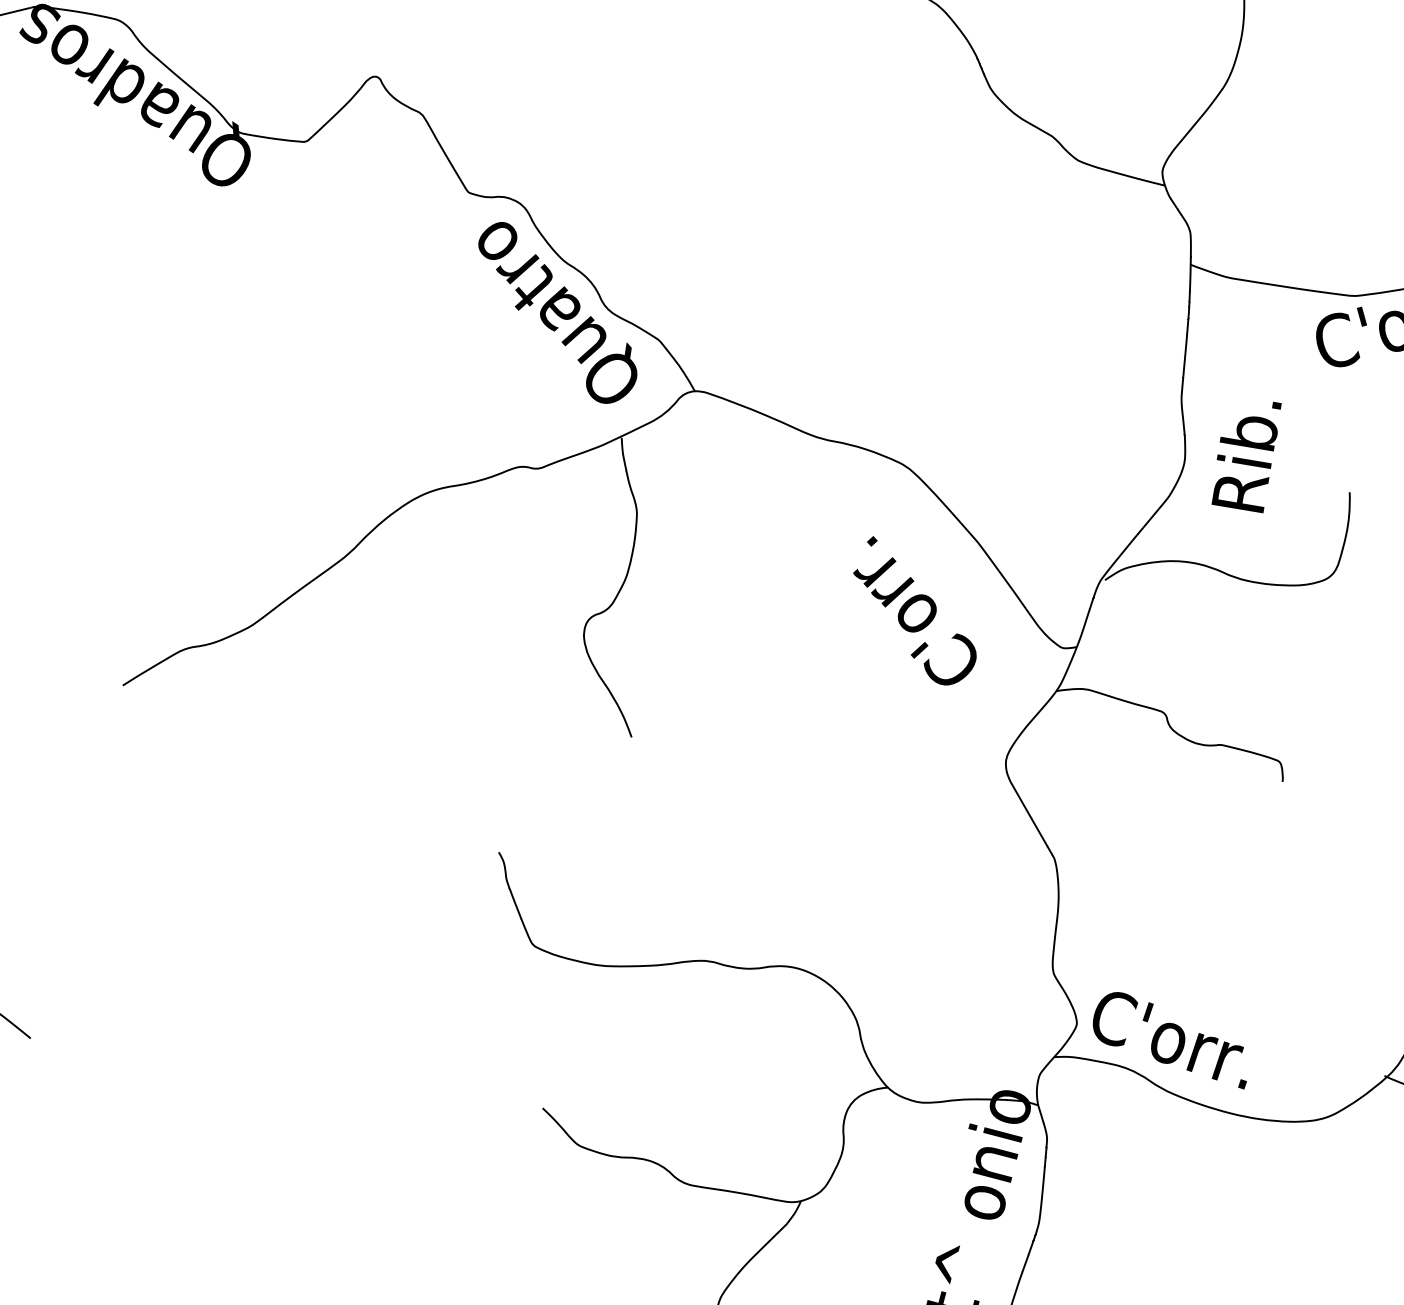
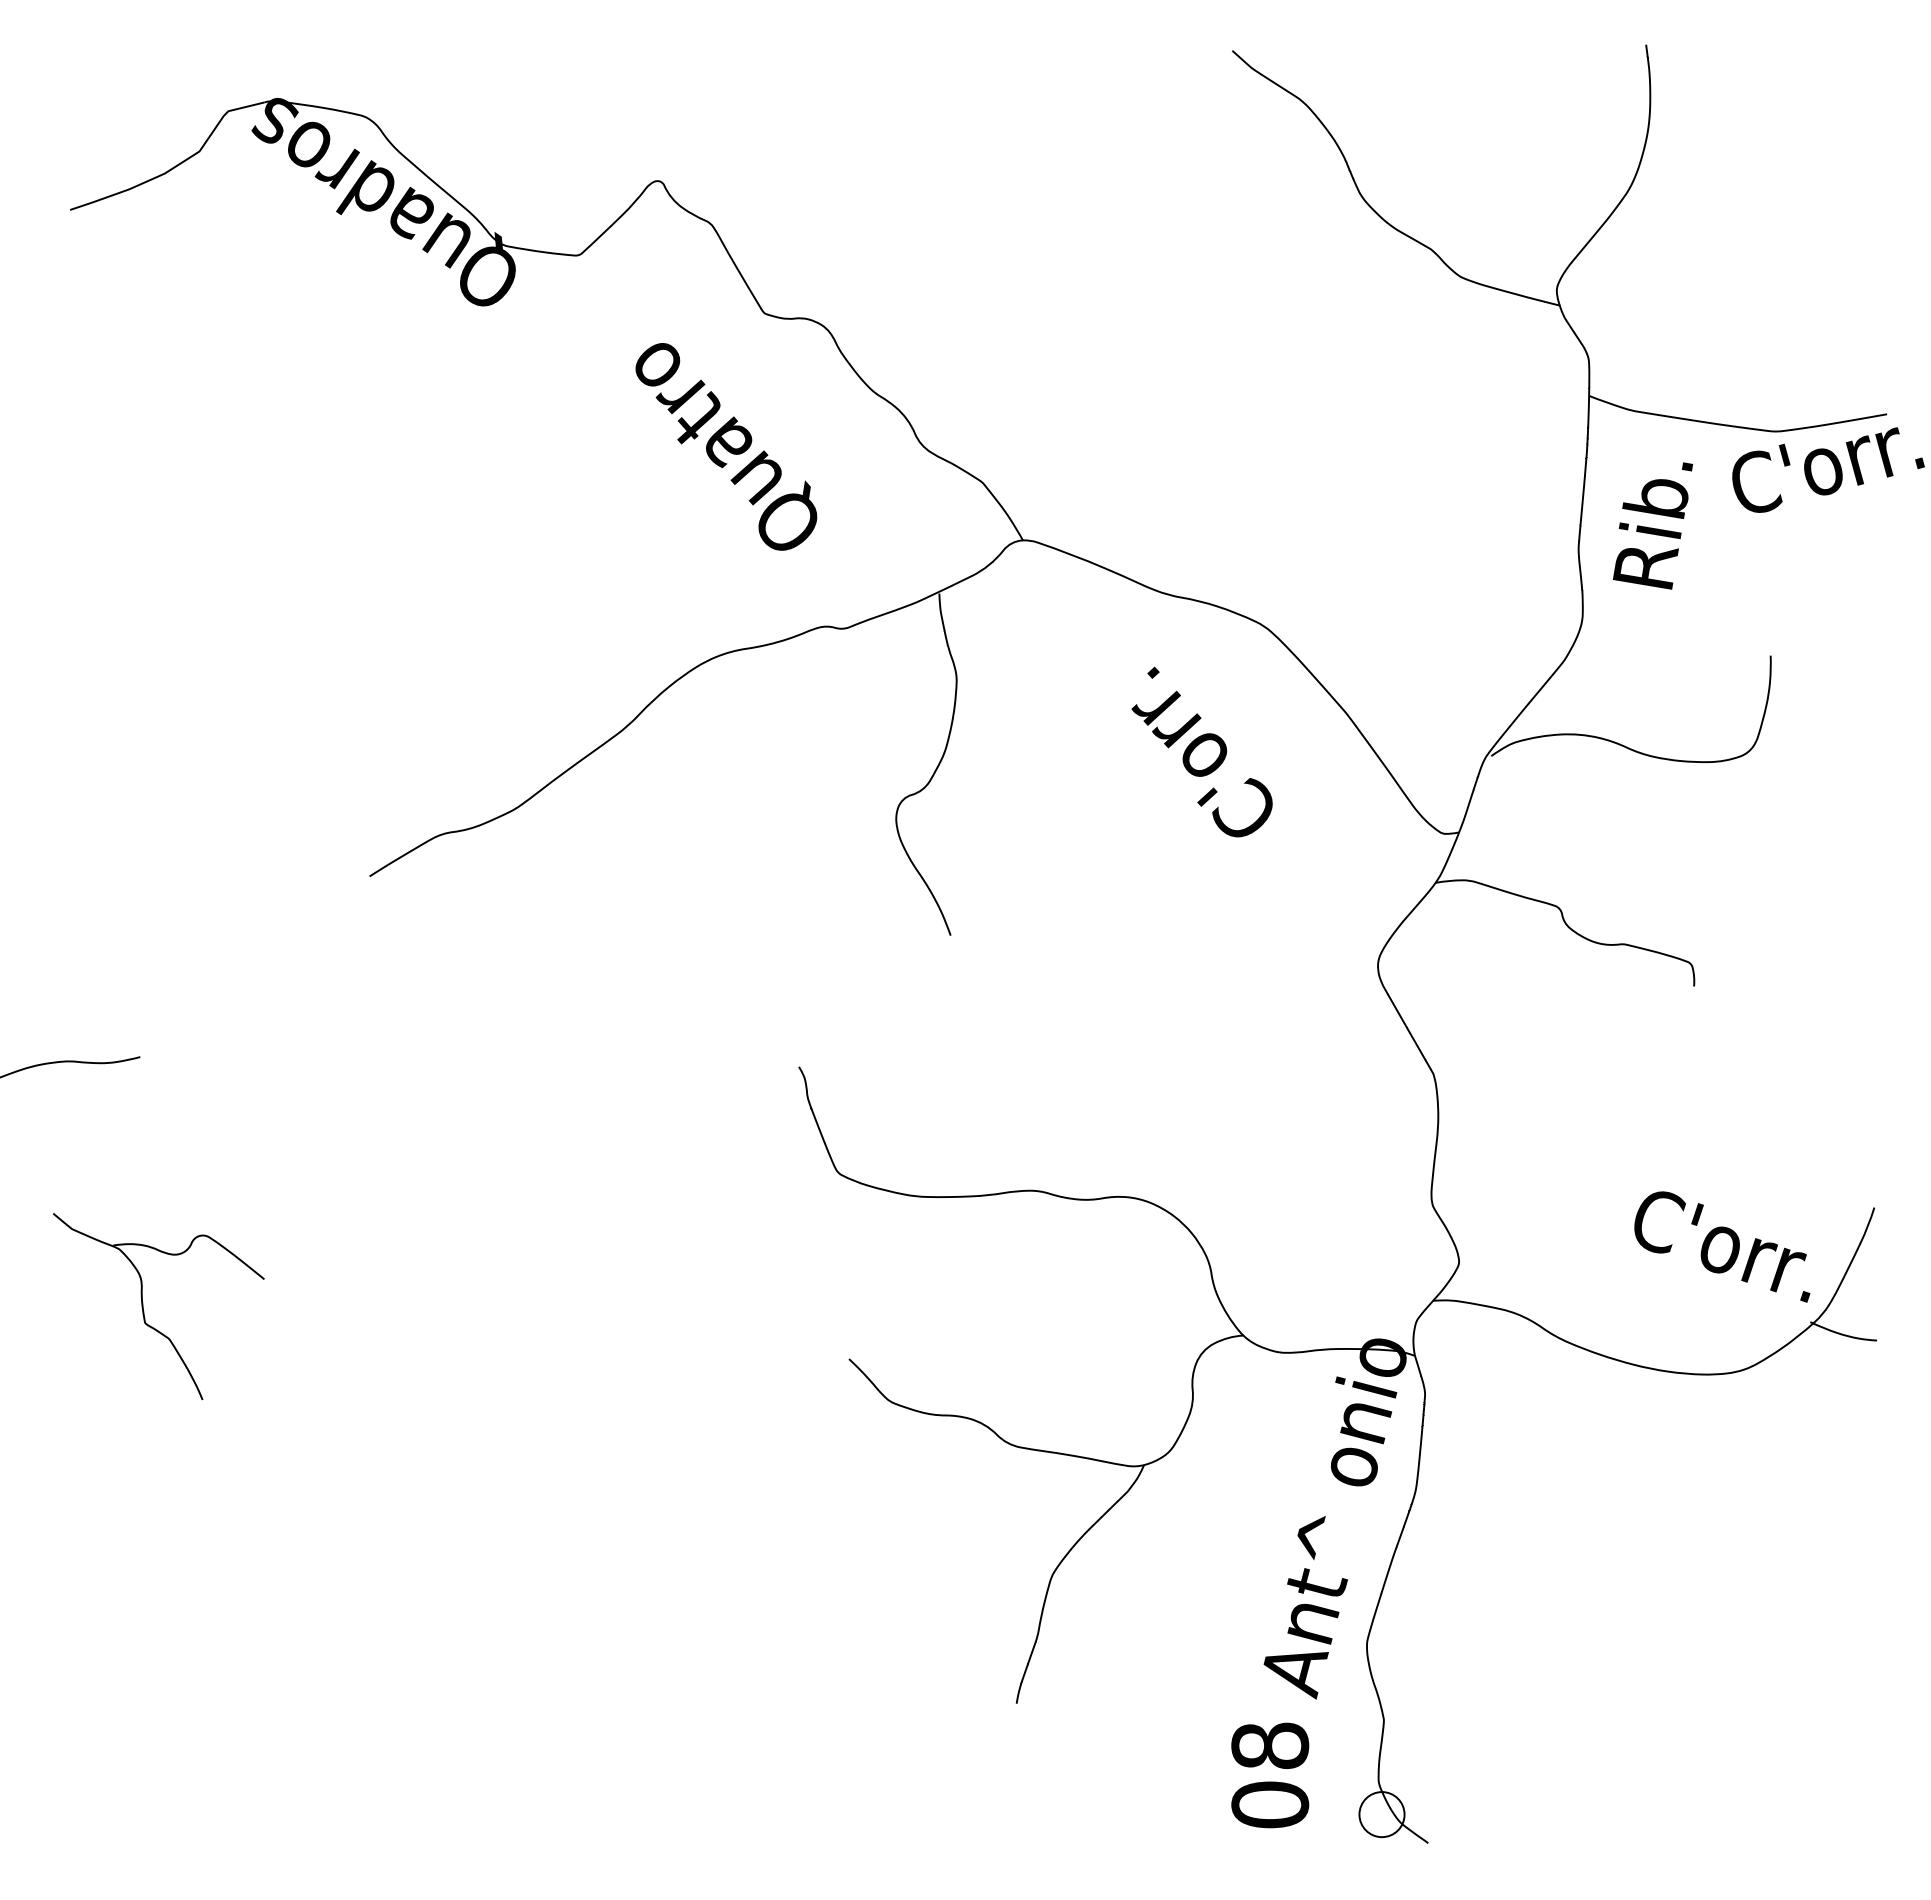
text: (557, 312) -> (726, 446), moved
text: (1247, 457) -> (1653, 525), moved
text: (914, 610) -> (1201, 751), moved
text: (1170, 1040) -> (1722, 1246), moved

